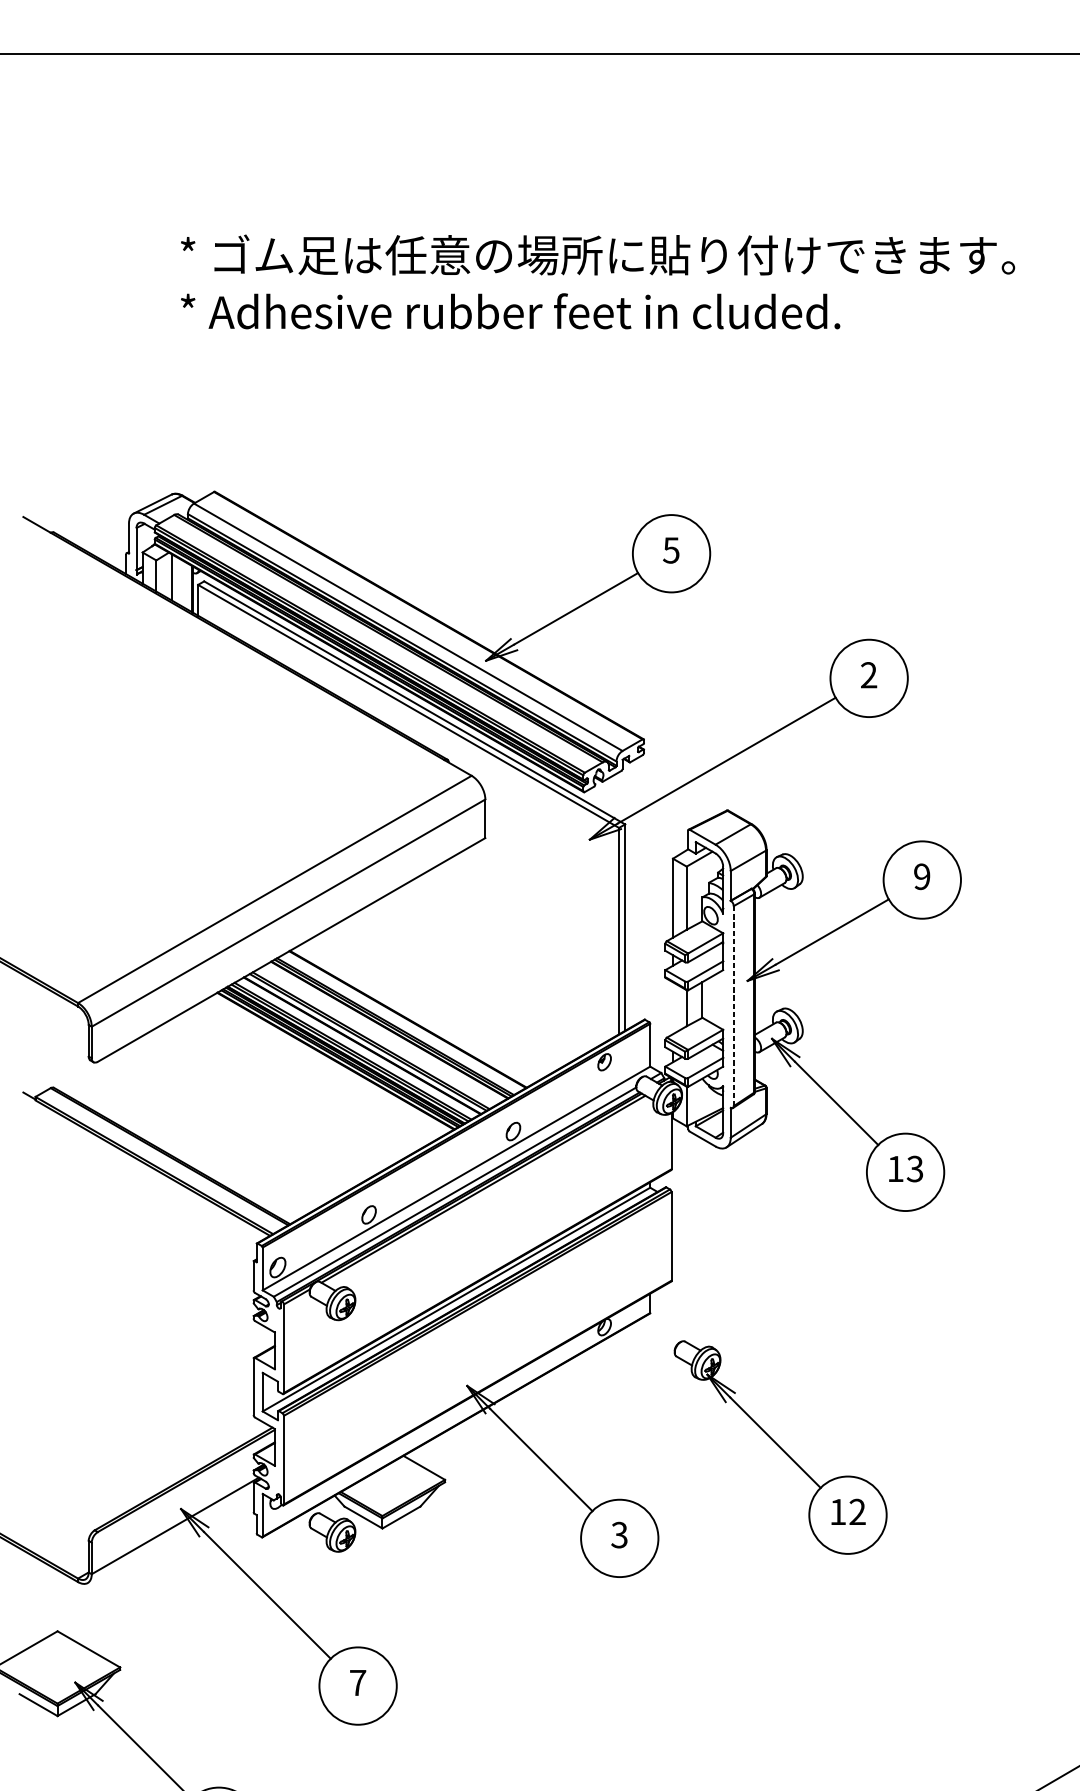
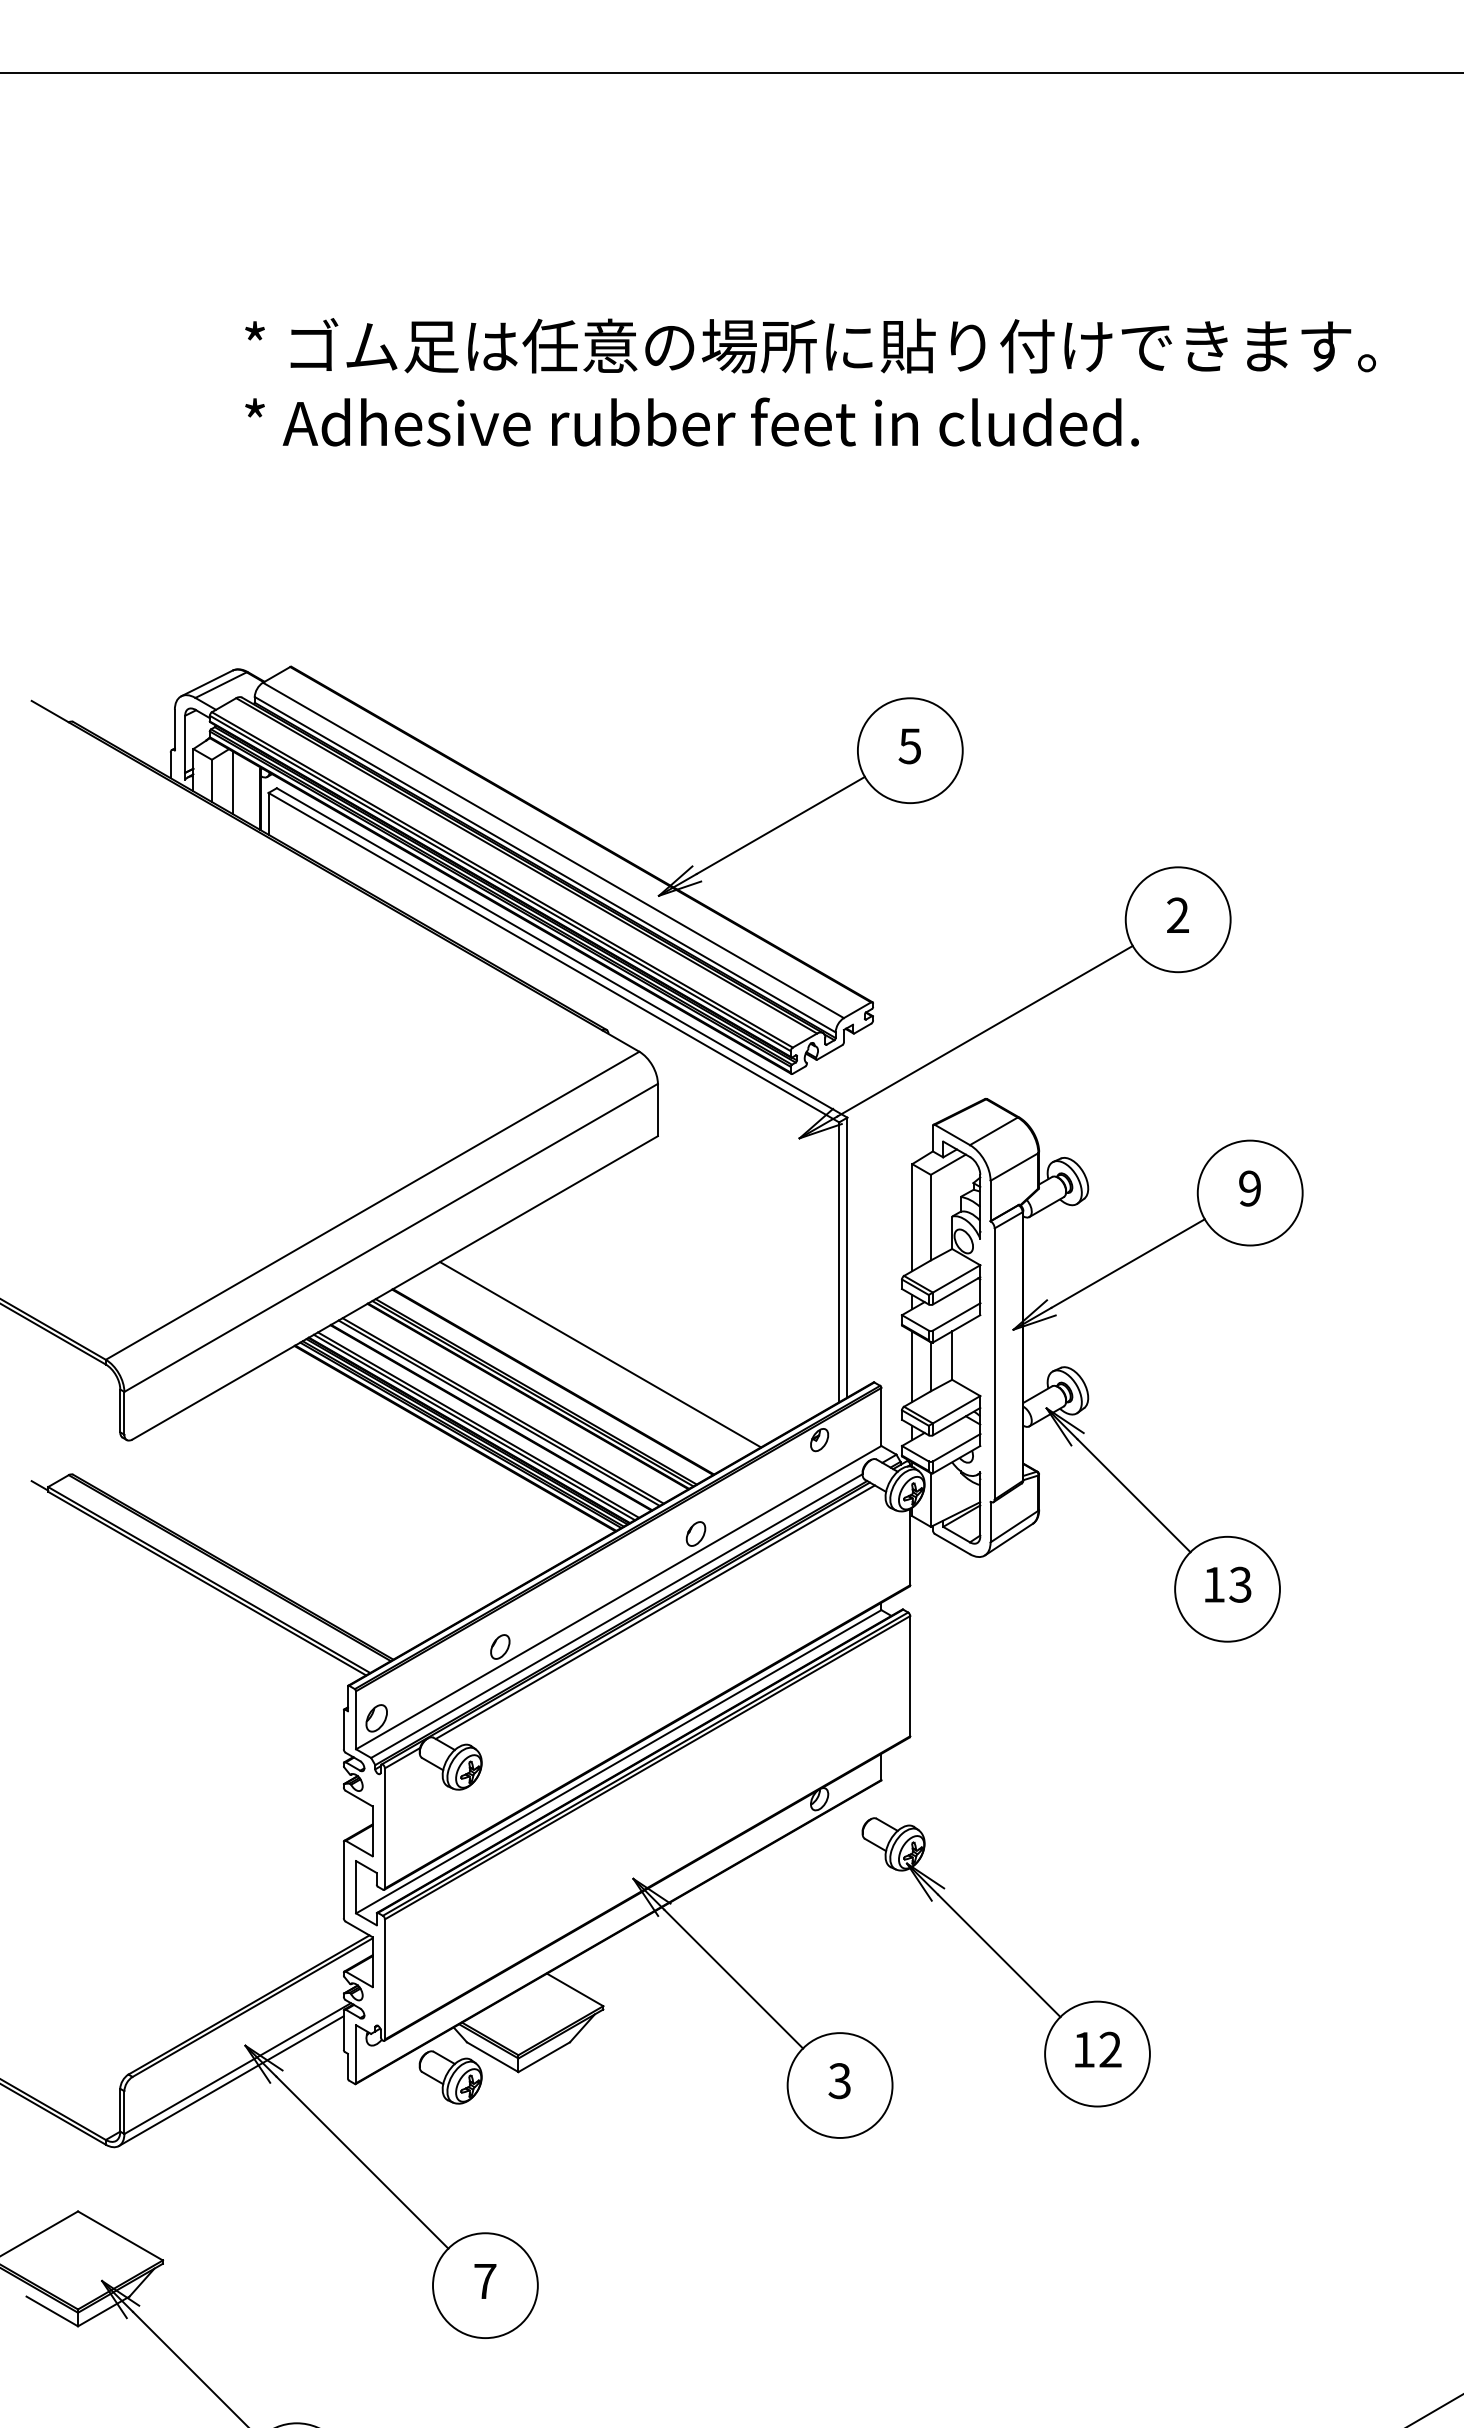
line: (442, 999) -> (600, 1354), added
line: (733, 1005) -> (994, 1363), dashed -> solid
line: (673, 1007) -> (912, 1366), added
part: (780, 1447) -> (1005, 1962), moved
line: (170, 1535) -> (230, 2081), added

